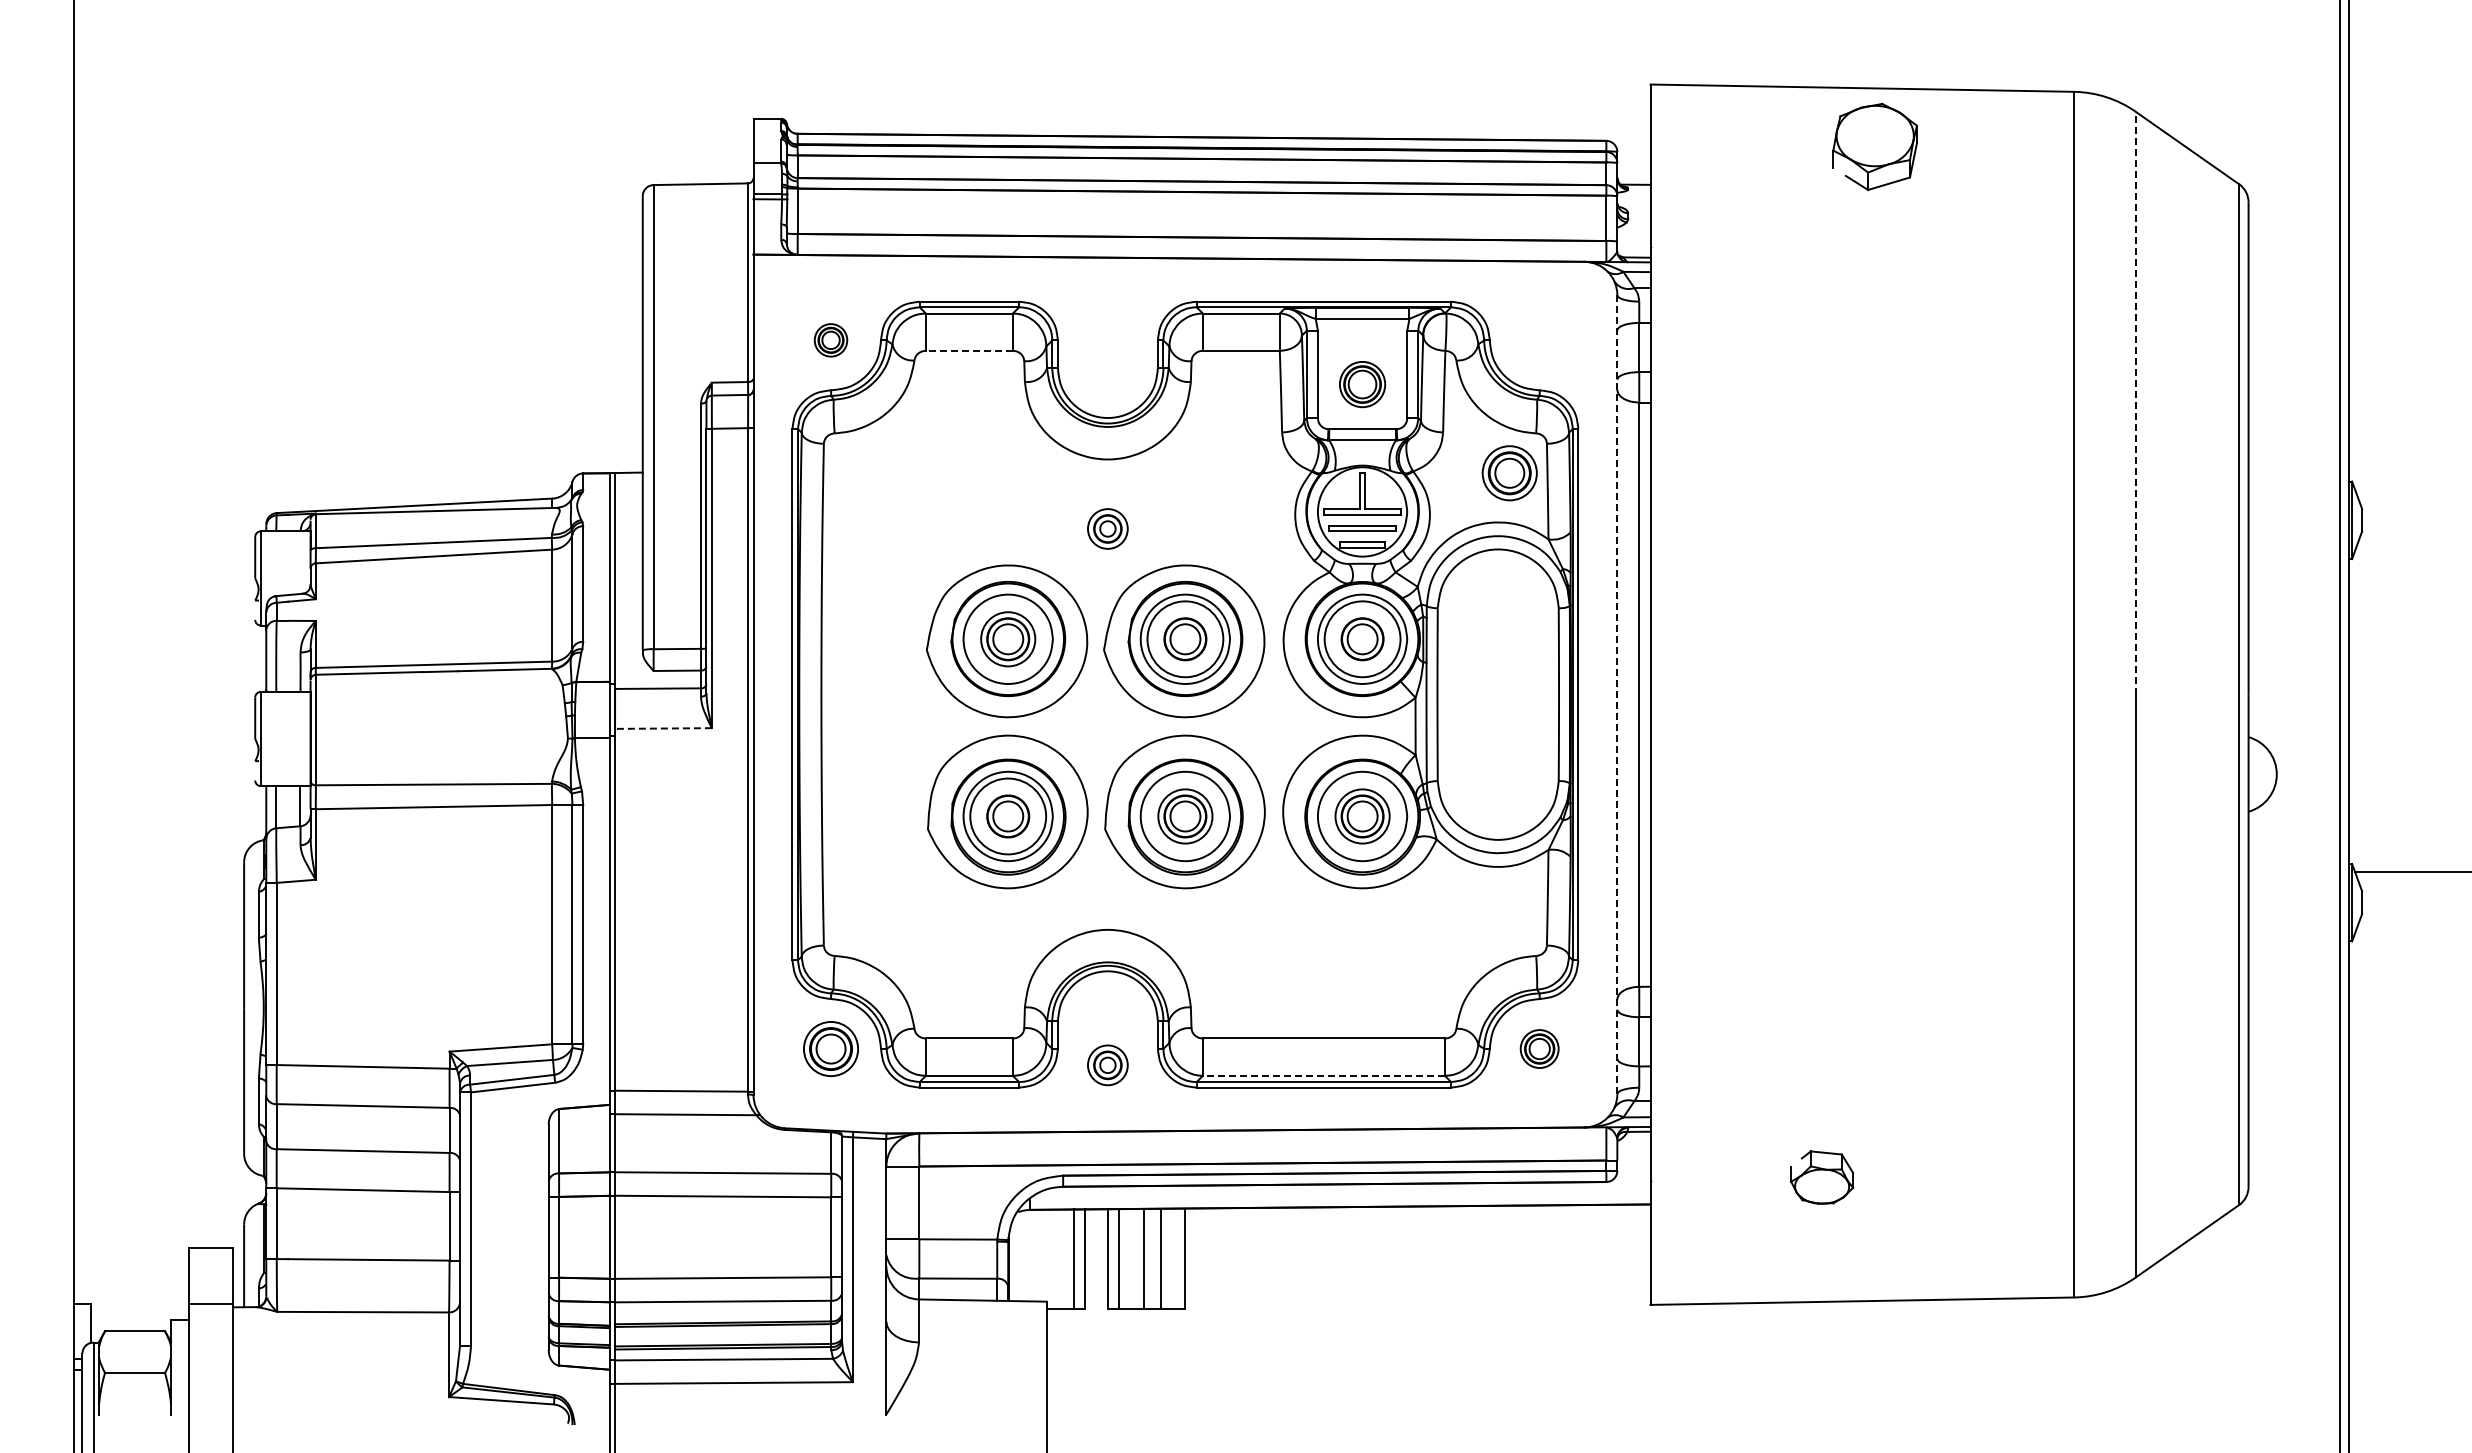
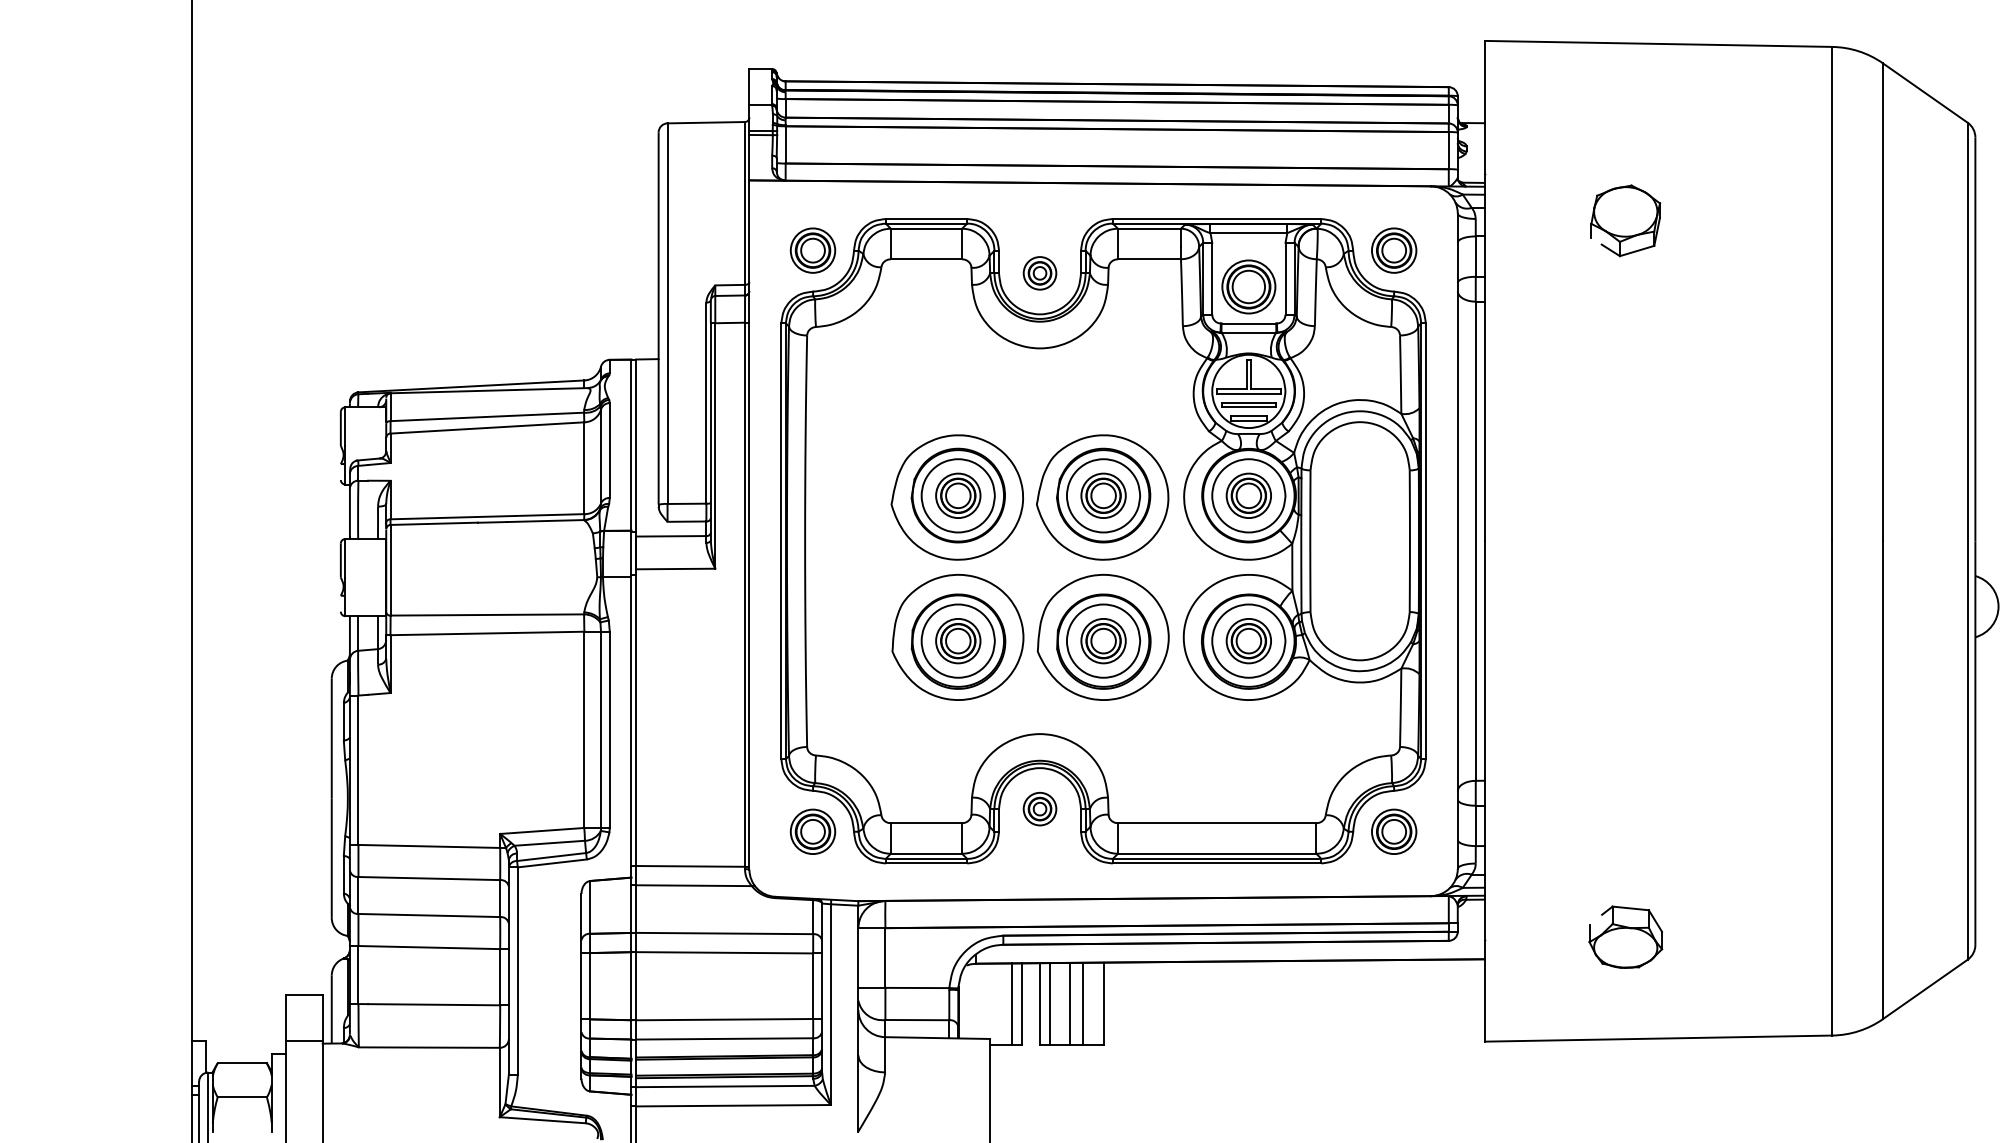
part: (1875, 146) -> (1626, 220), moved
part: (830, 340) -> (812, 250), size x1.67
line: (969, 350) -> (926, 259), dashed -> solid
part: (1362, 384) -> (1248, 286), size x1.43
line: (2135, 402) -> (1882, 301), dashed -> solid
part: (1509, 473) -> (1393, 250), moved
part: (1107, 528) -> (1039, 272), moved
circle: (1185, 639) -> (1103, 496), size x0.71
circle: (1362, 639) -> (1248, 496), size x0.71
line: (1617, 694) -> (1457, 541), dashed -> solid
line: (663, 728) -> (675, 568), dashed -> solid
circle: (1008, 816) -> (958, 641), size x0.71
part: (1539, 1048) -> (1393, 831), size x1.43
part: (1107, 1065) -> (1039, 809), moved
line: (1323, 1075) -> (1216, 853), dashed -> solid
part: (1821, 1177) -> (1625, 937), size x1.43

